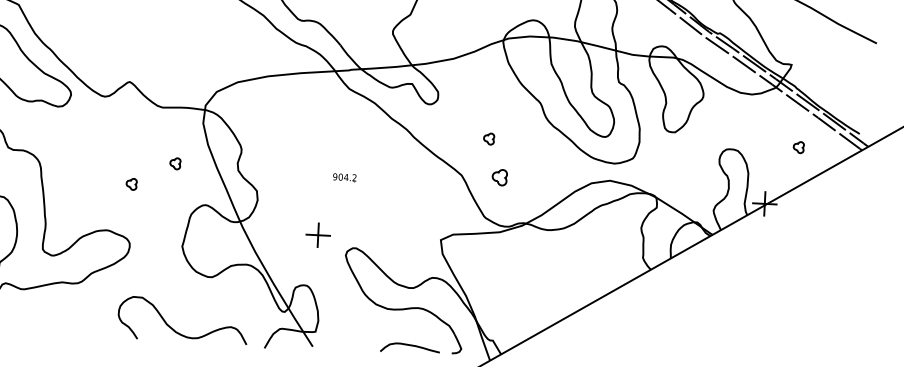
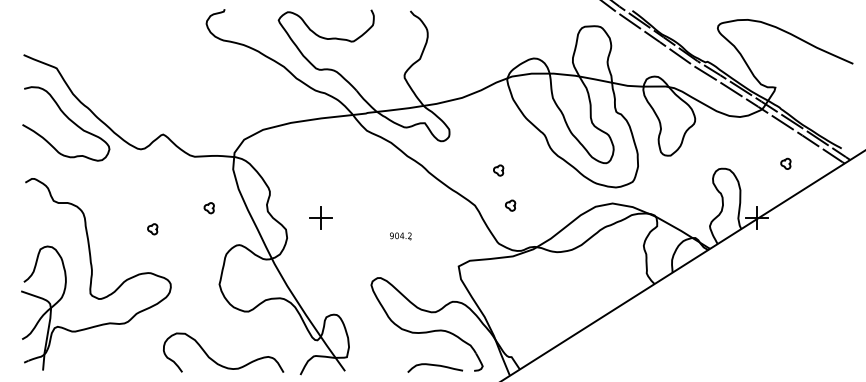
part: (499, 177) -> (510, 205), size x0.71
part: (344, 178) -> (400, 236), moved
part: (131, 184) -> (152, 229), moved
part: (317, 235) -> (320, 217), moved

